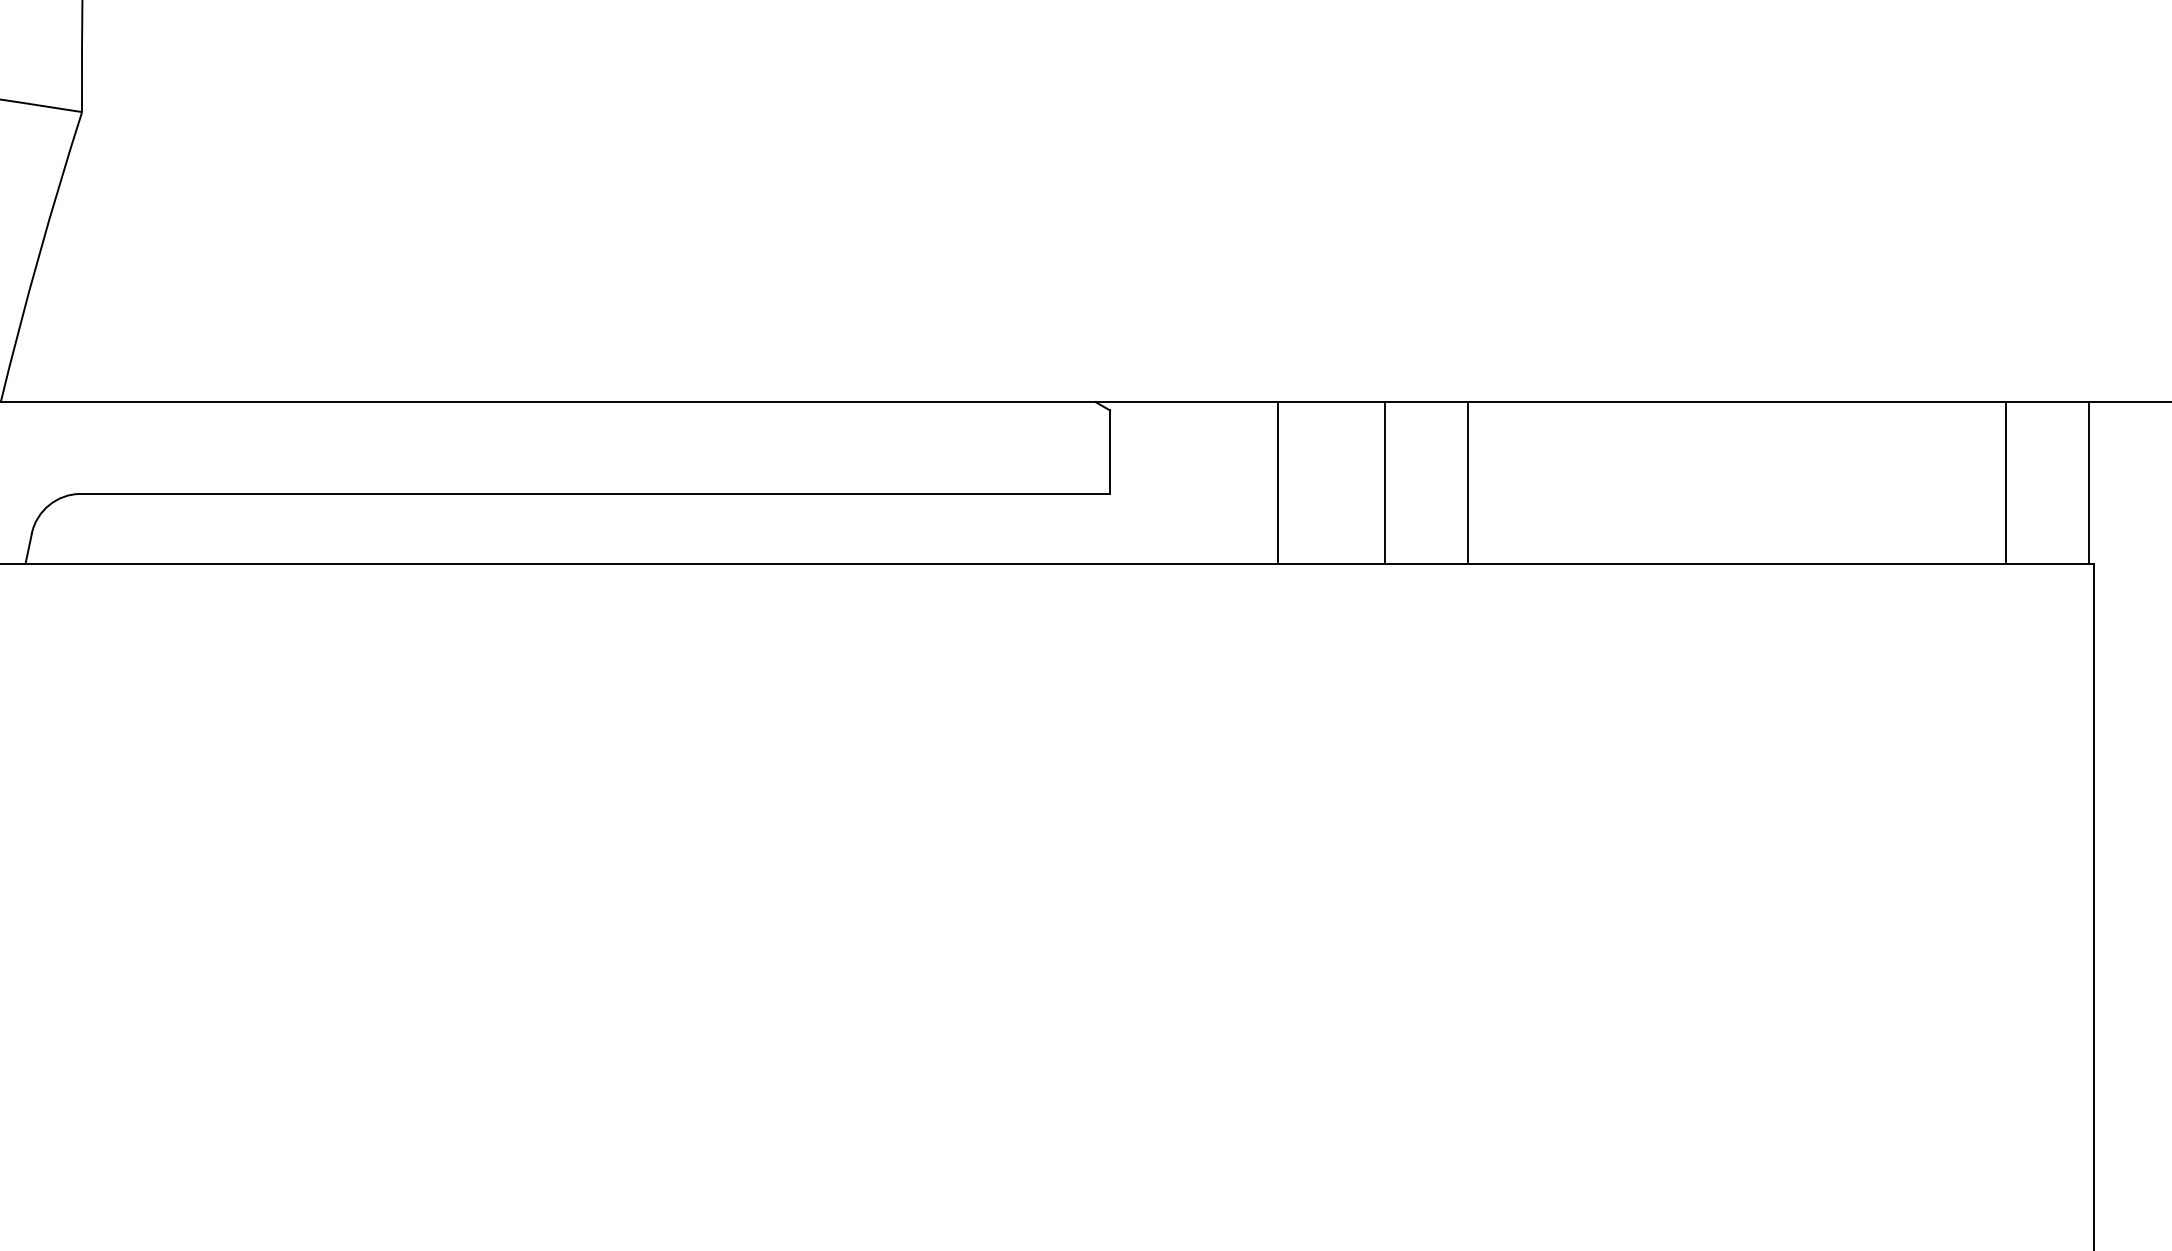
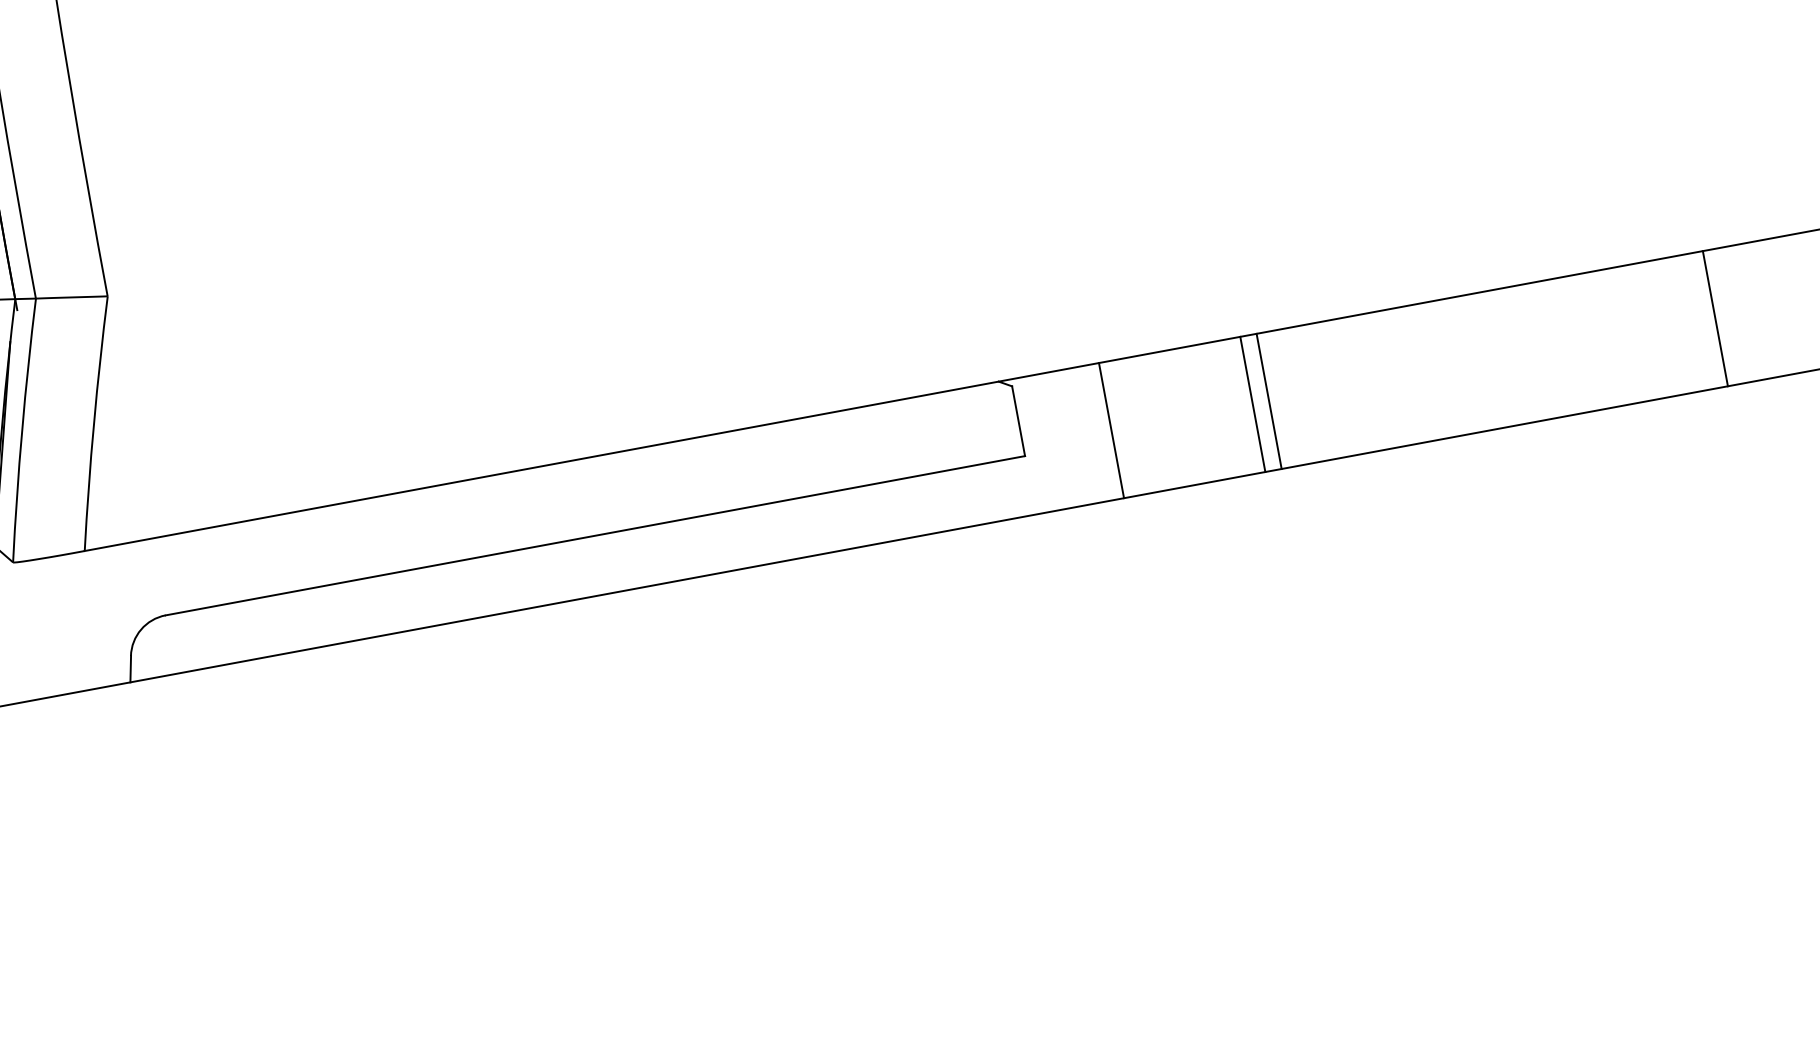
line: (1277, 482) -> (1111, 430), moved
line: (1468, 482) -> (1269, 400), moved
line: (2005, 482) -> (1714, 318), moved

